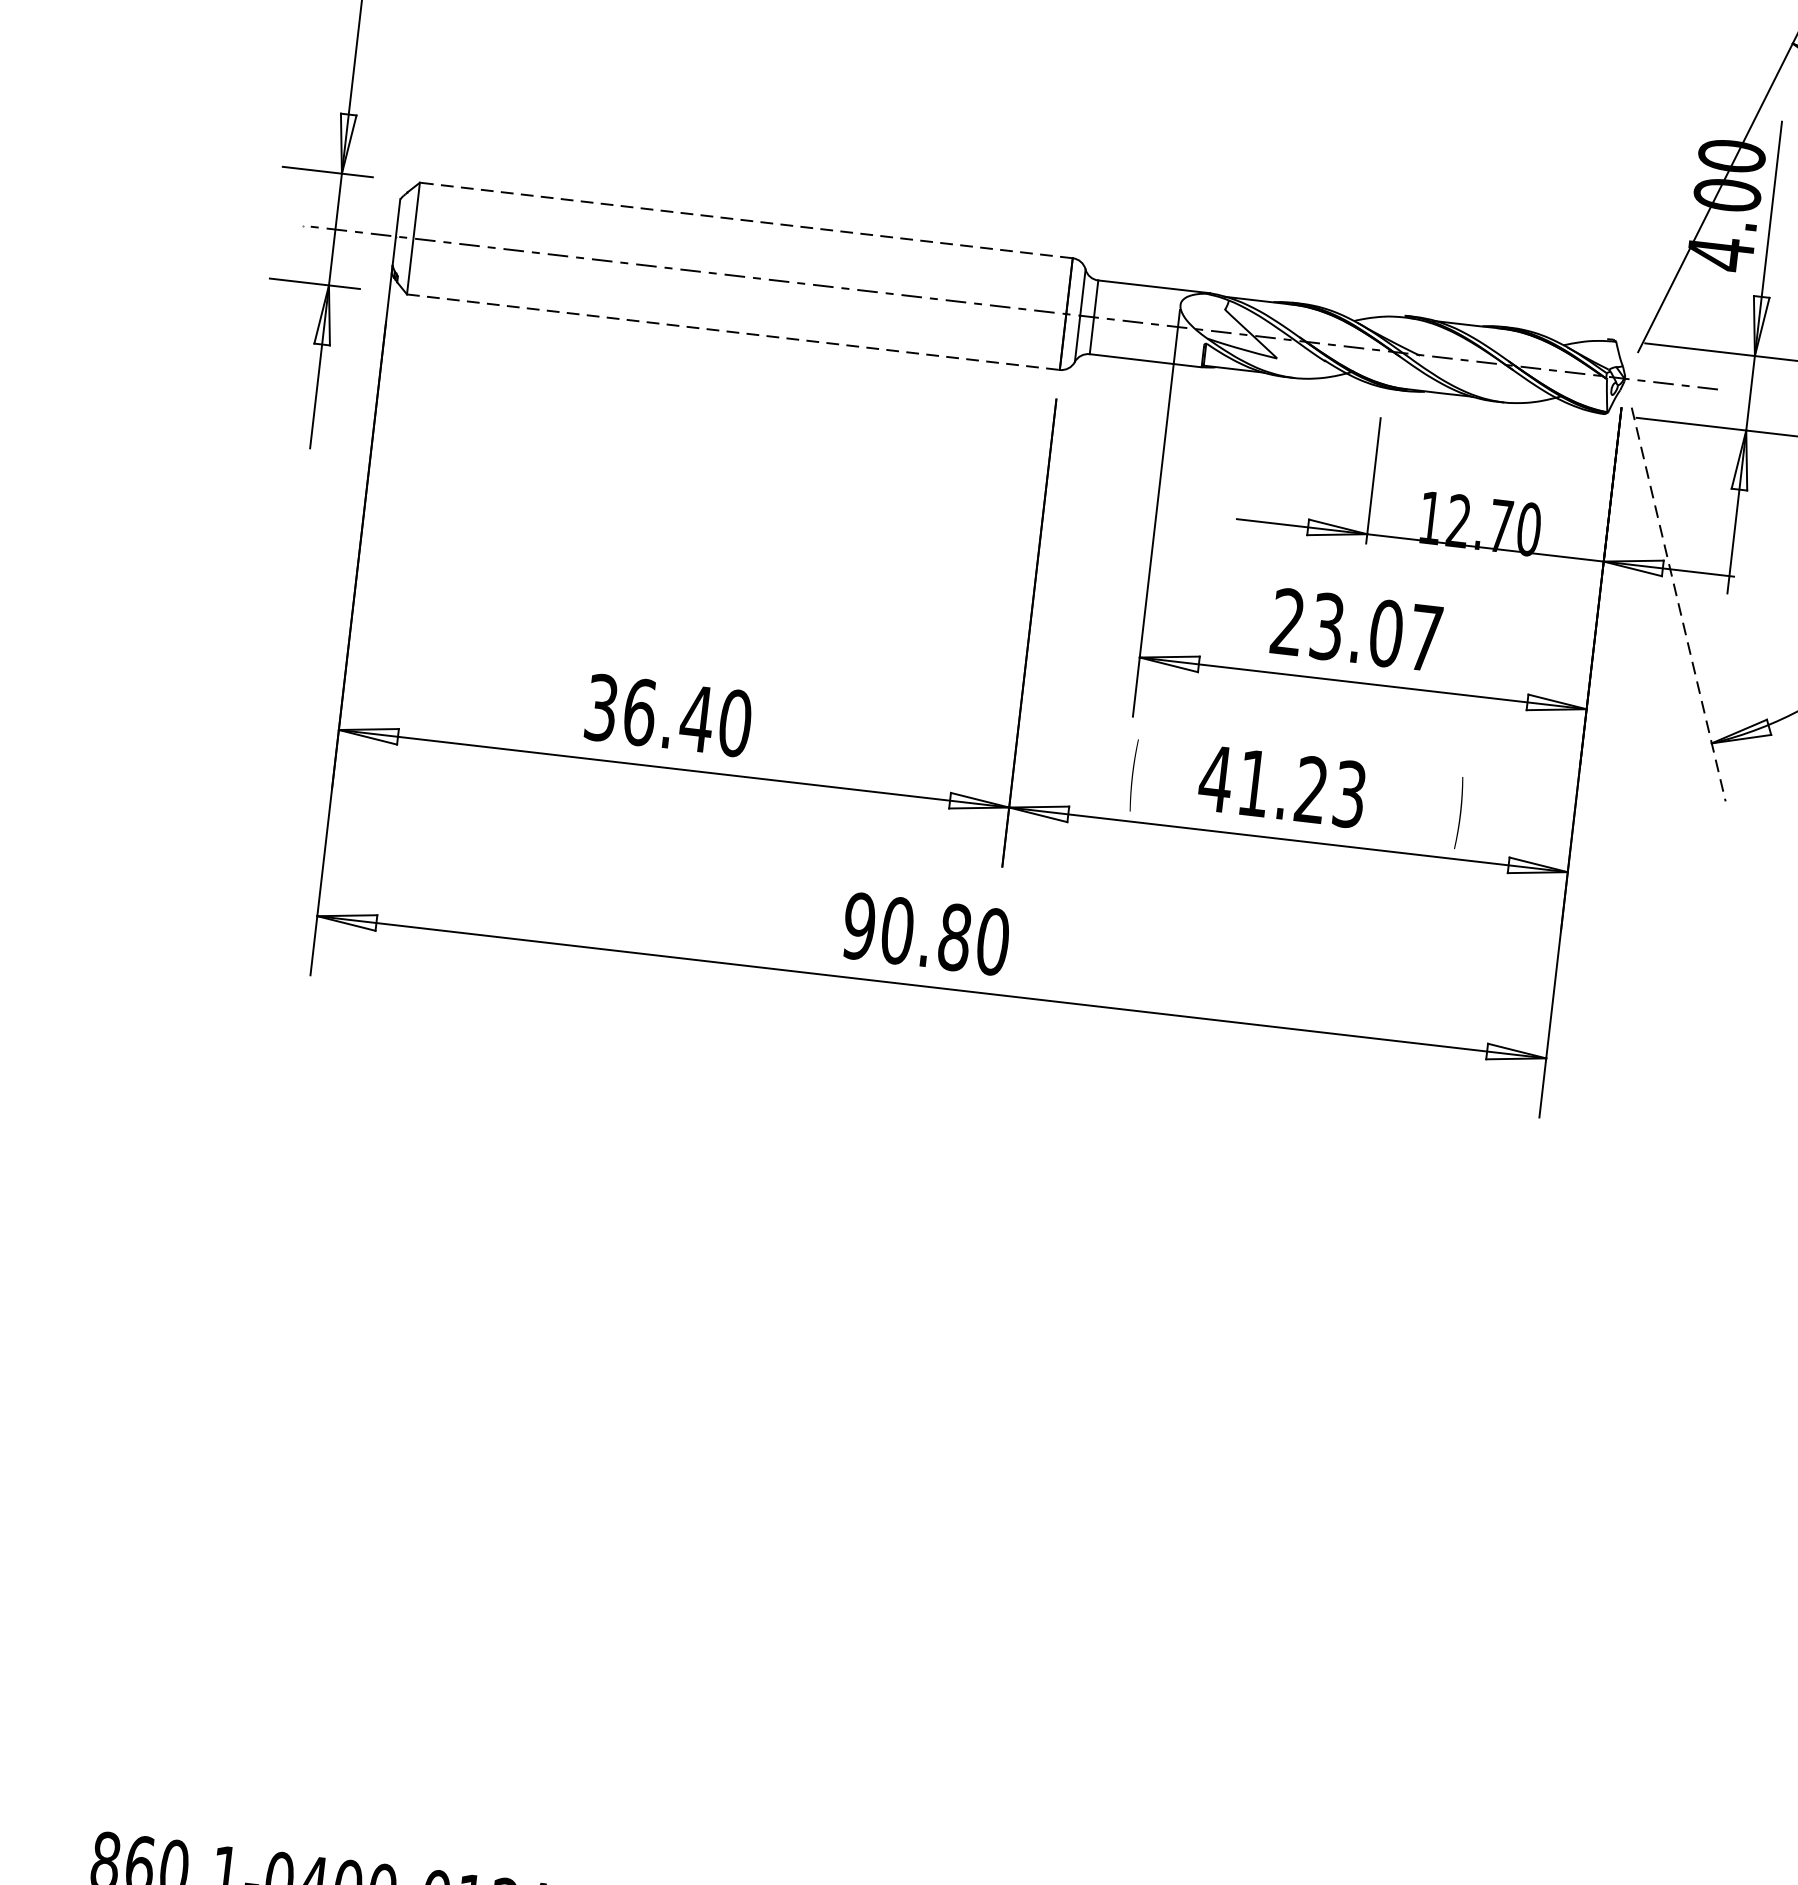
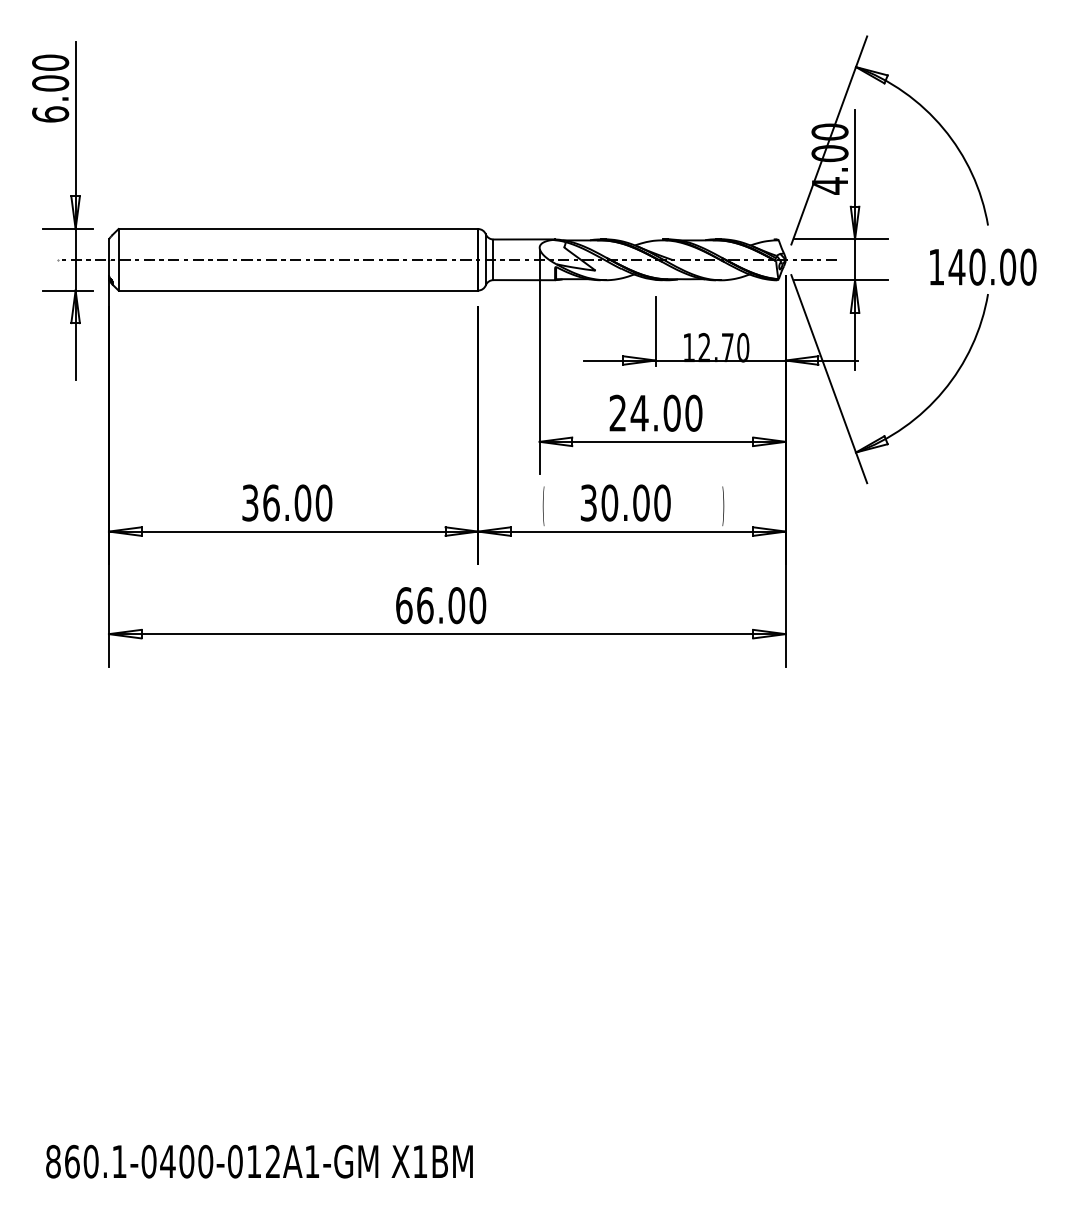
line: (746, 221) -> (298, 229), dashed -> solid
line: (733, 332) -> (298, 290), dashed -> solid
line: (1679, 605) -> (829, 379), dashed -> solid
text: (1376, 630) -> (666, 412), 23.07 -> 24.00
text: (696, 717) -> (302, 502), 36.40 -> 36.00
text: (1282, 785) -> (625, 502), 41.23 -> 30.00
text: (907, 931) -> (430, 605), 90.80 -> 66.00

